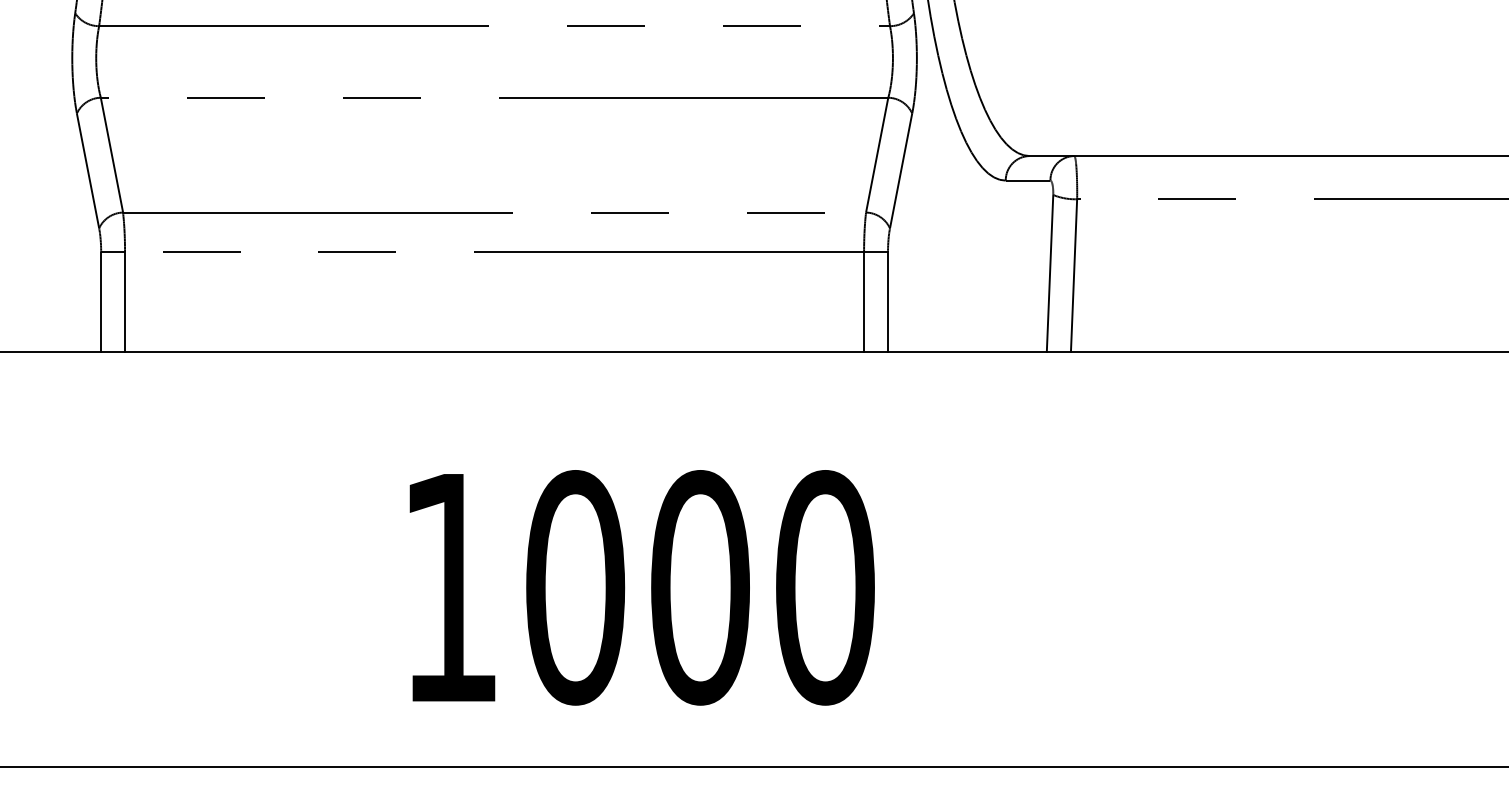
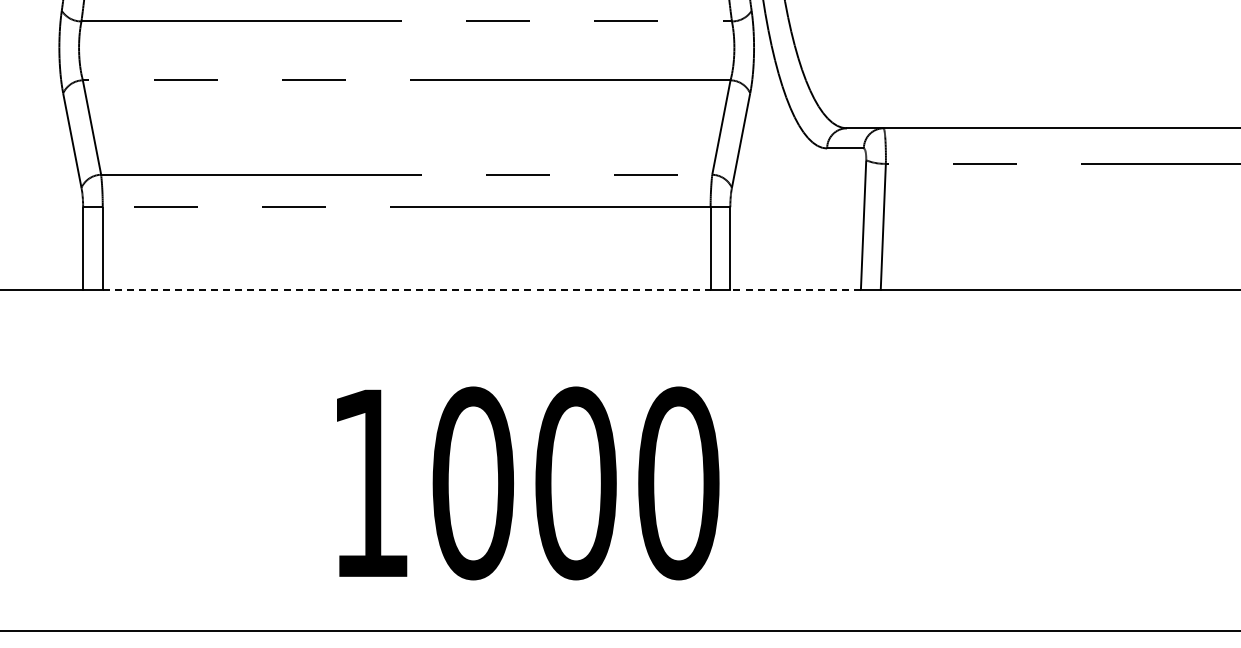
line: (494, 352) -> (406, 289), solid -> dashed
line: (967, 352) -> (795, 289), solid -> dashed

